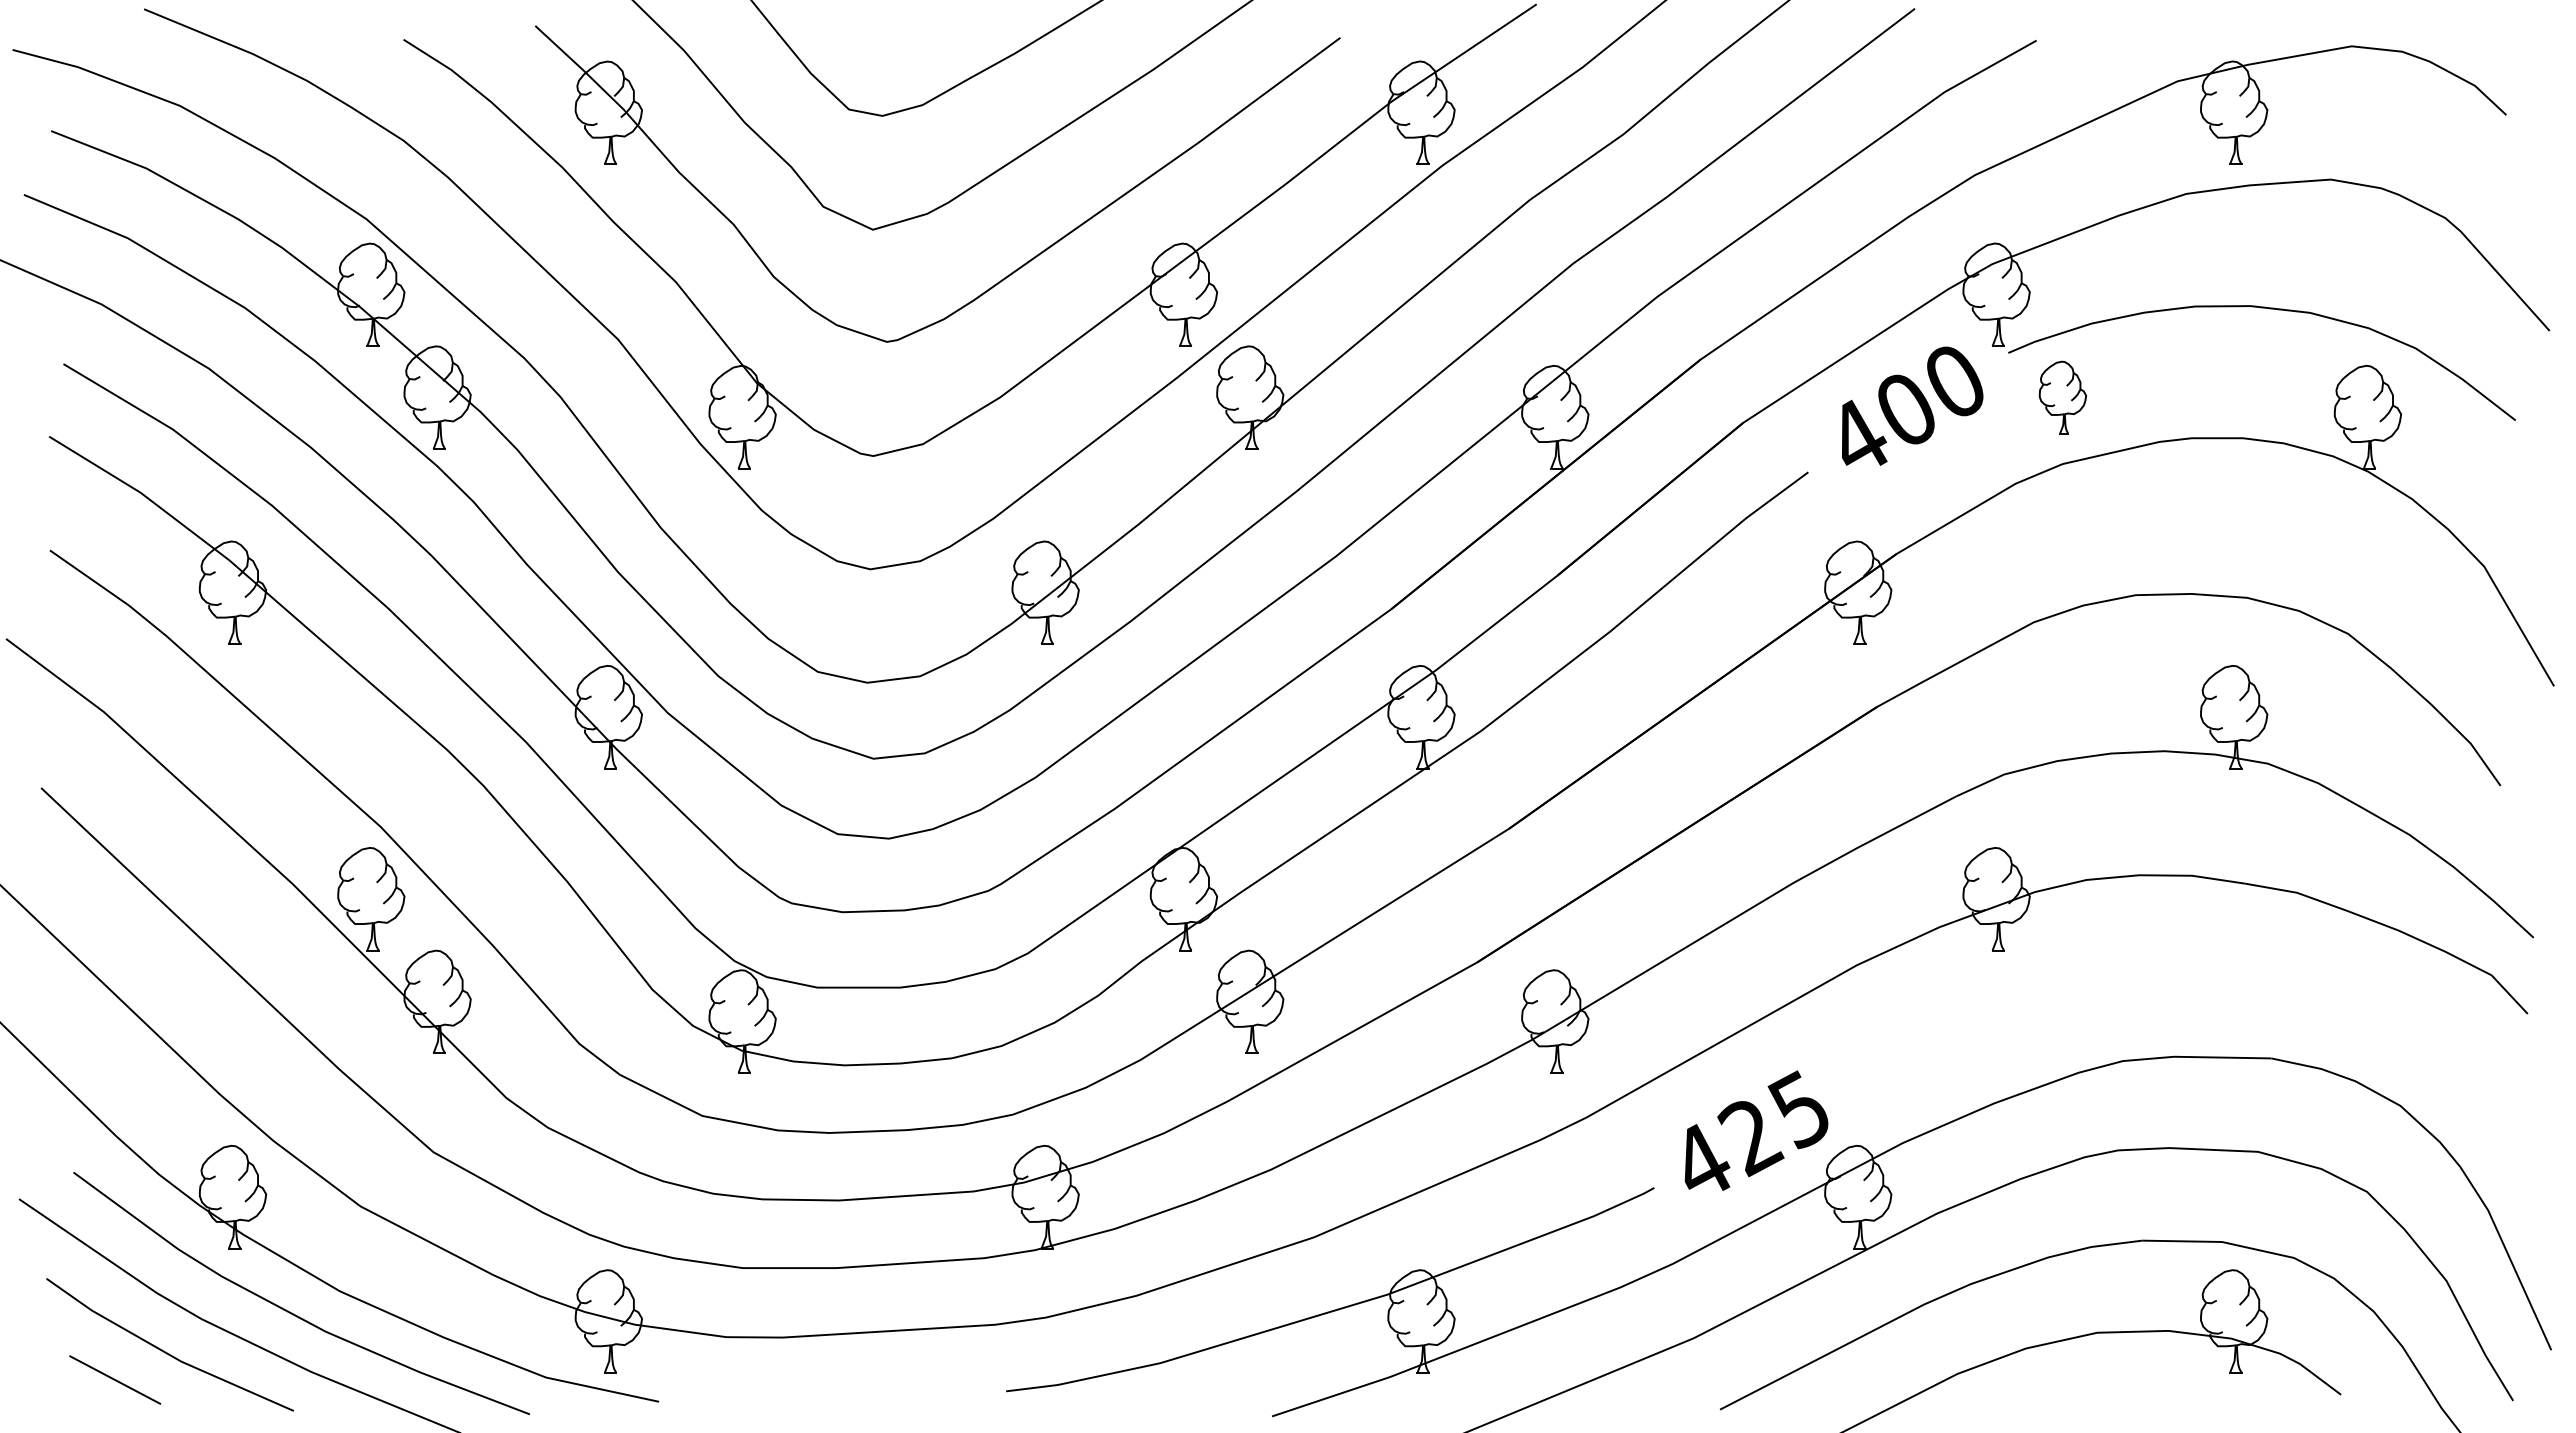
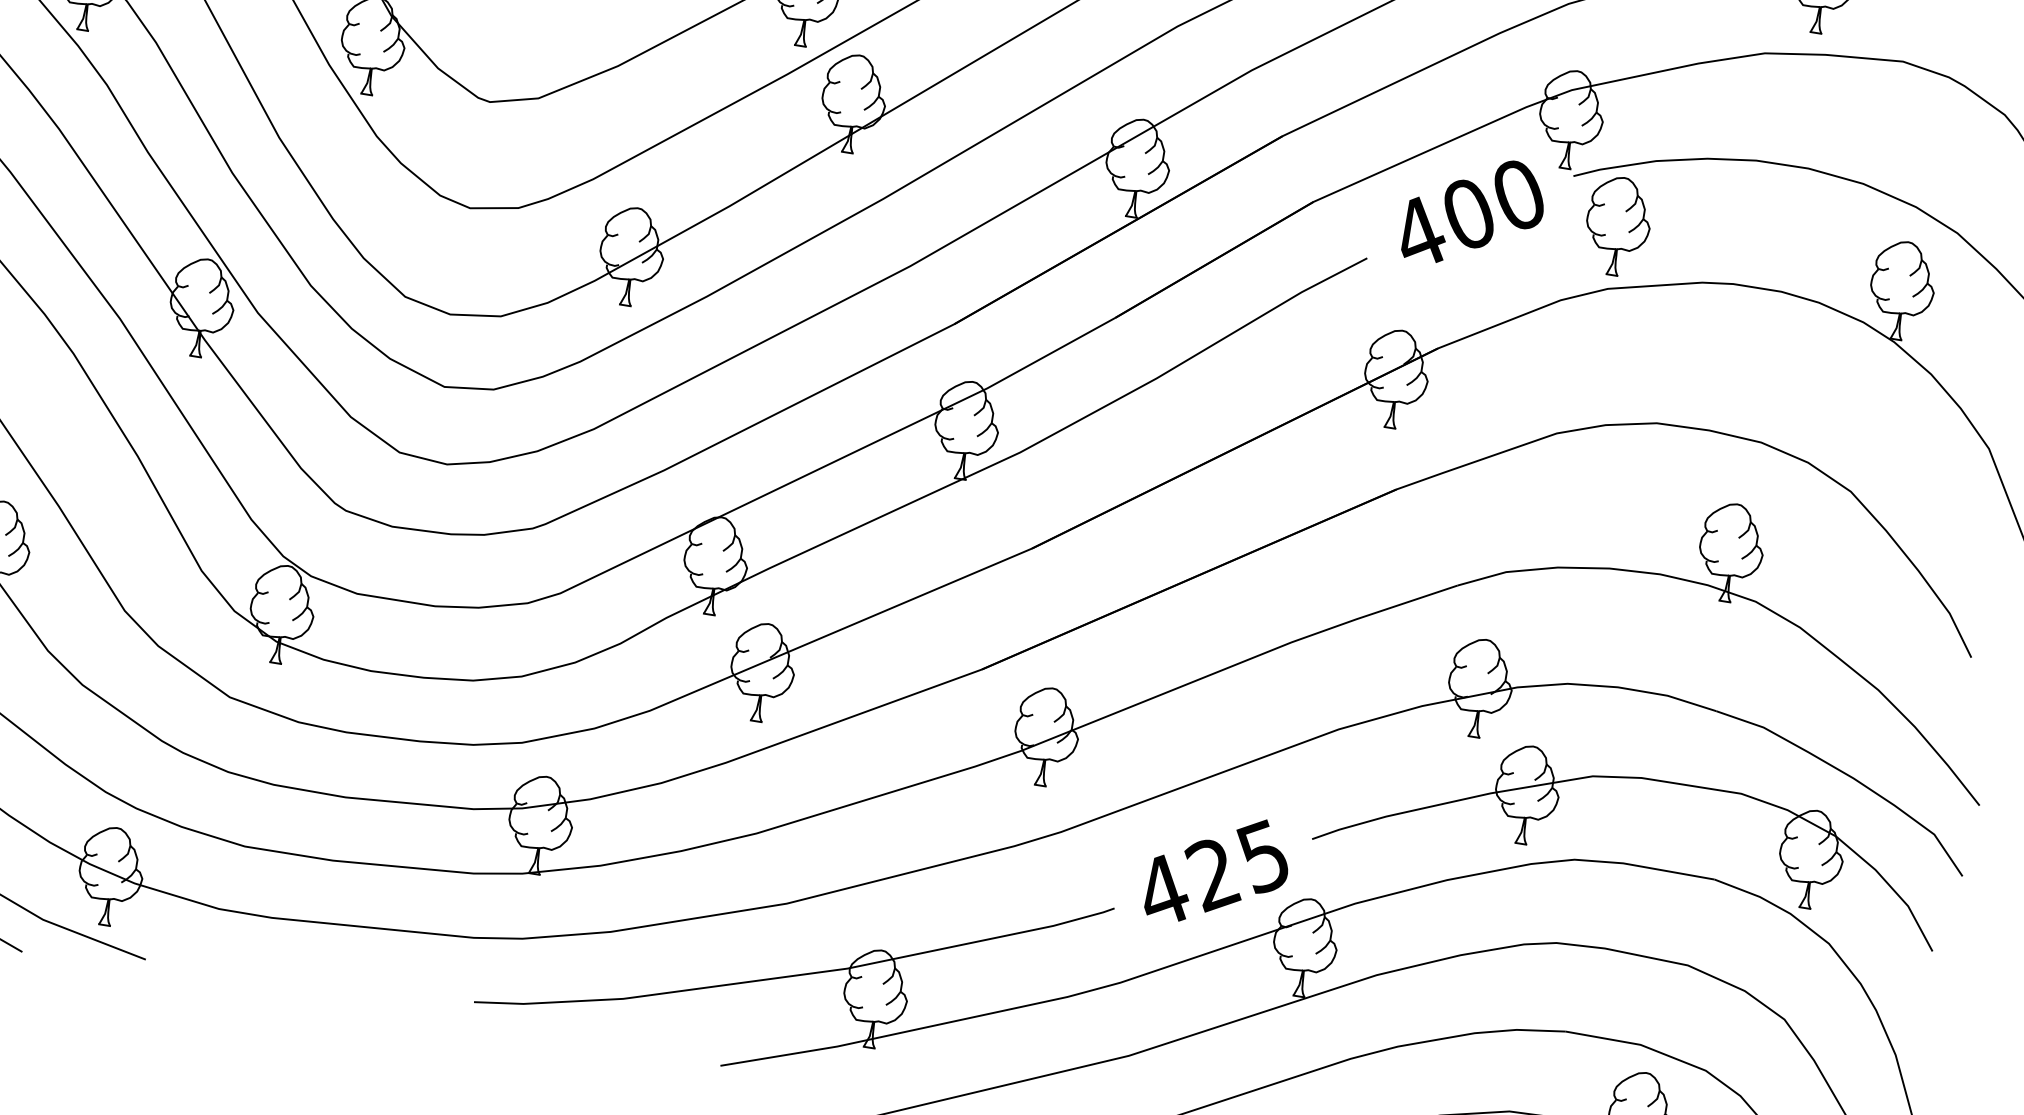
part: (2062, 397) -> (1617, 226), size x1.43
part: (2171, 967) -> (1634, 778), added

